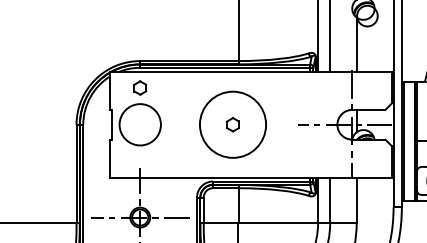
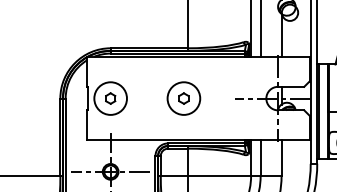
part: (140, 87) -> (110, 98), moved
circle: (232, 124) -> (183, 98), size x0.62

